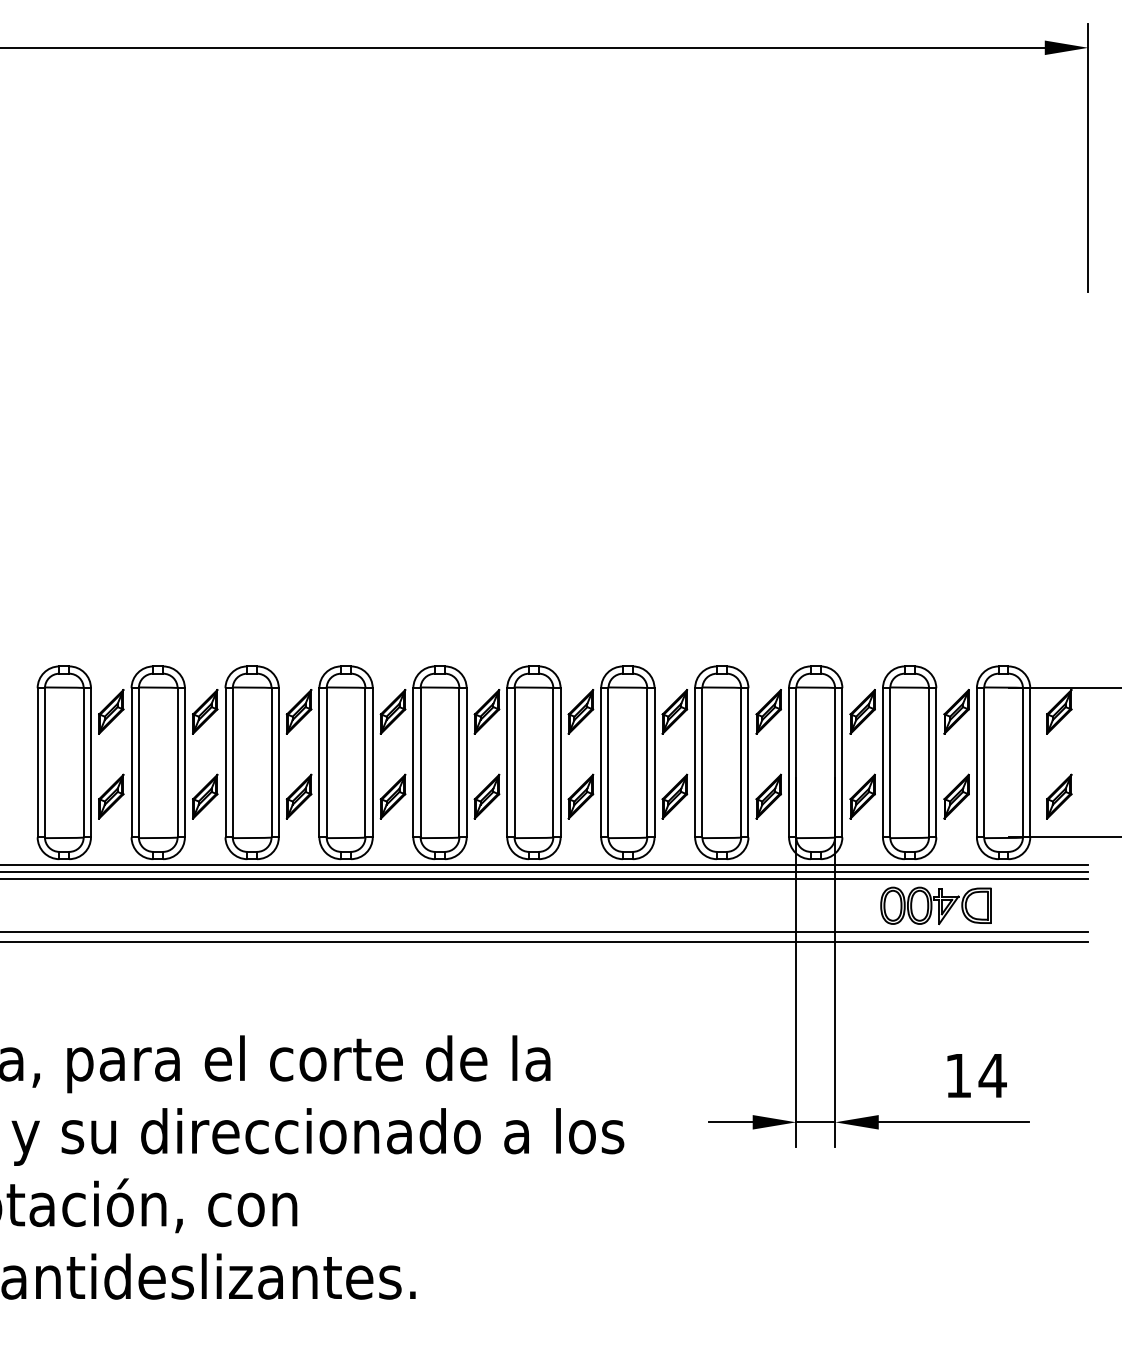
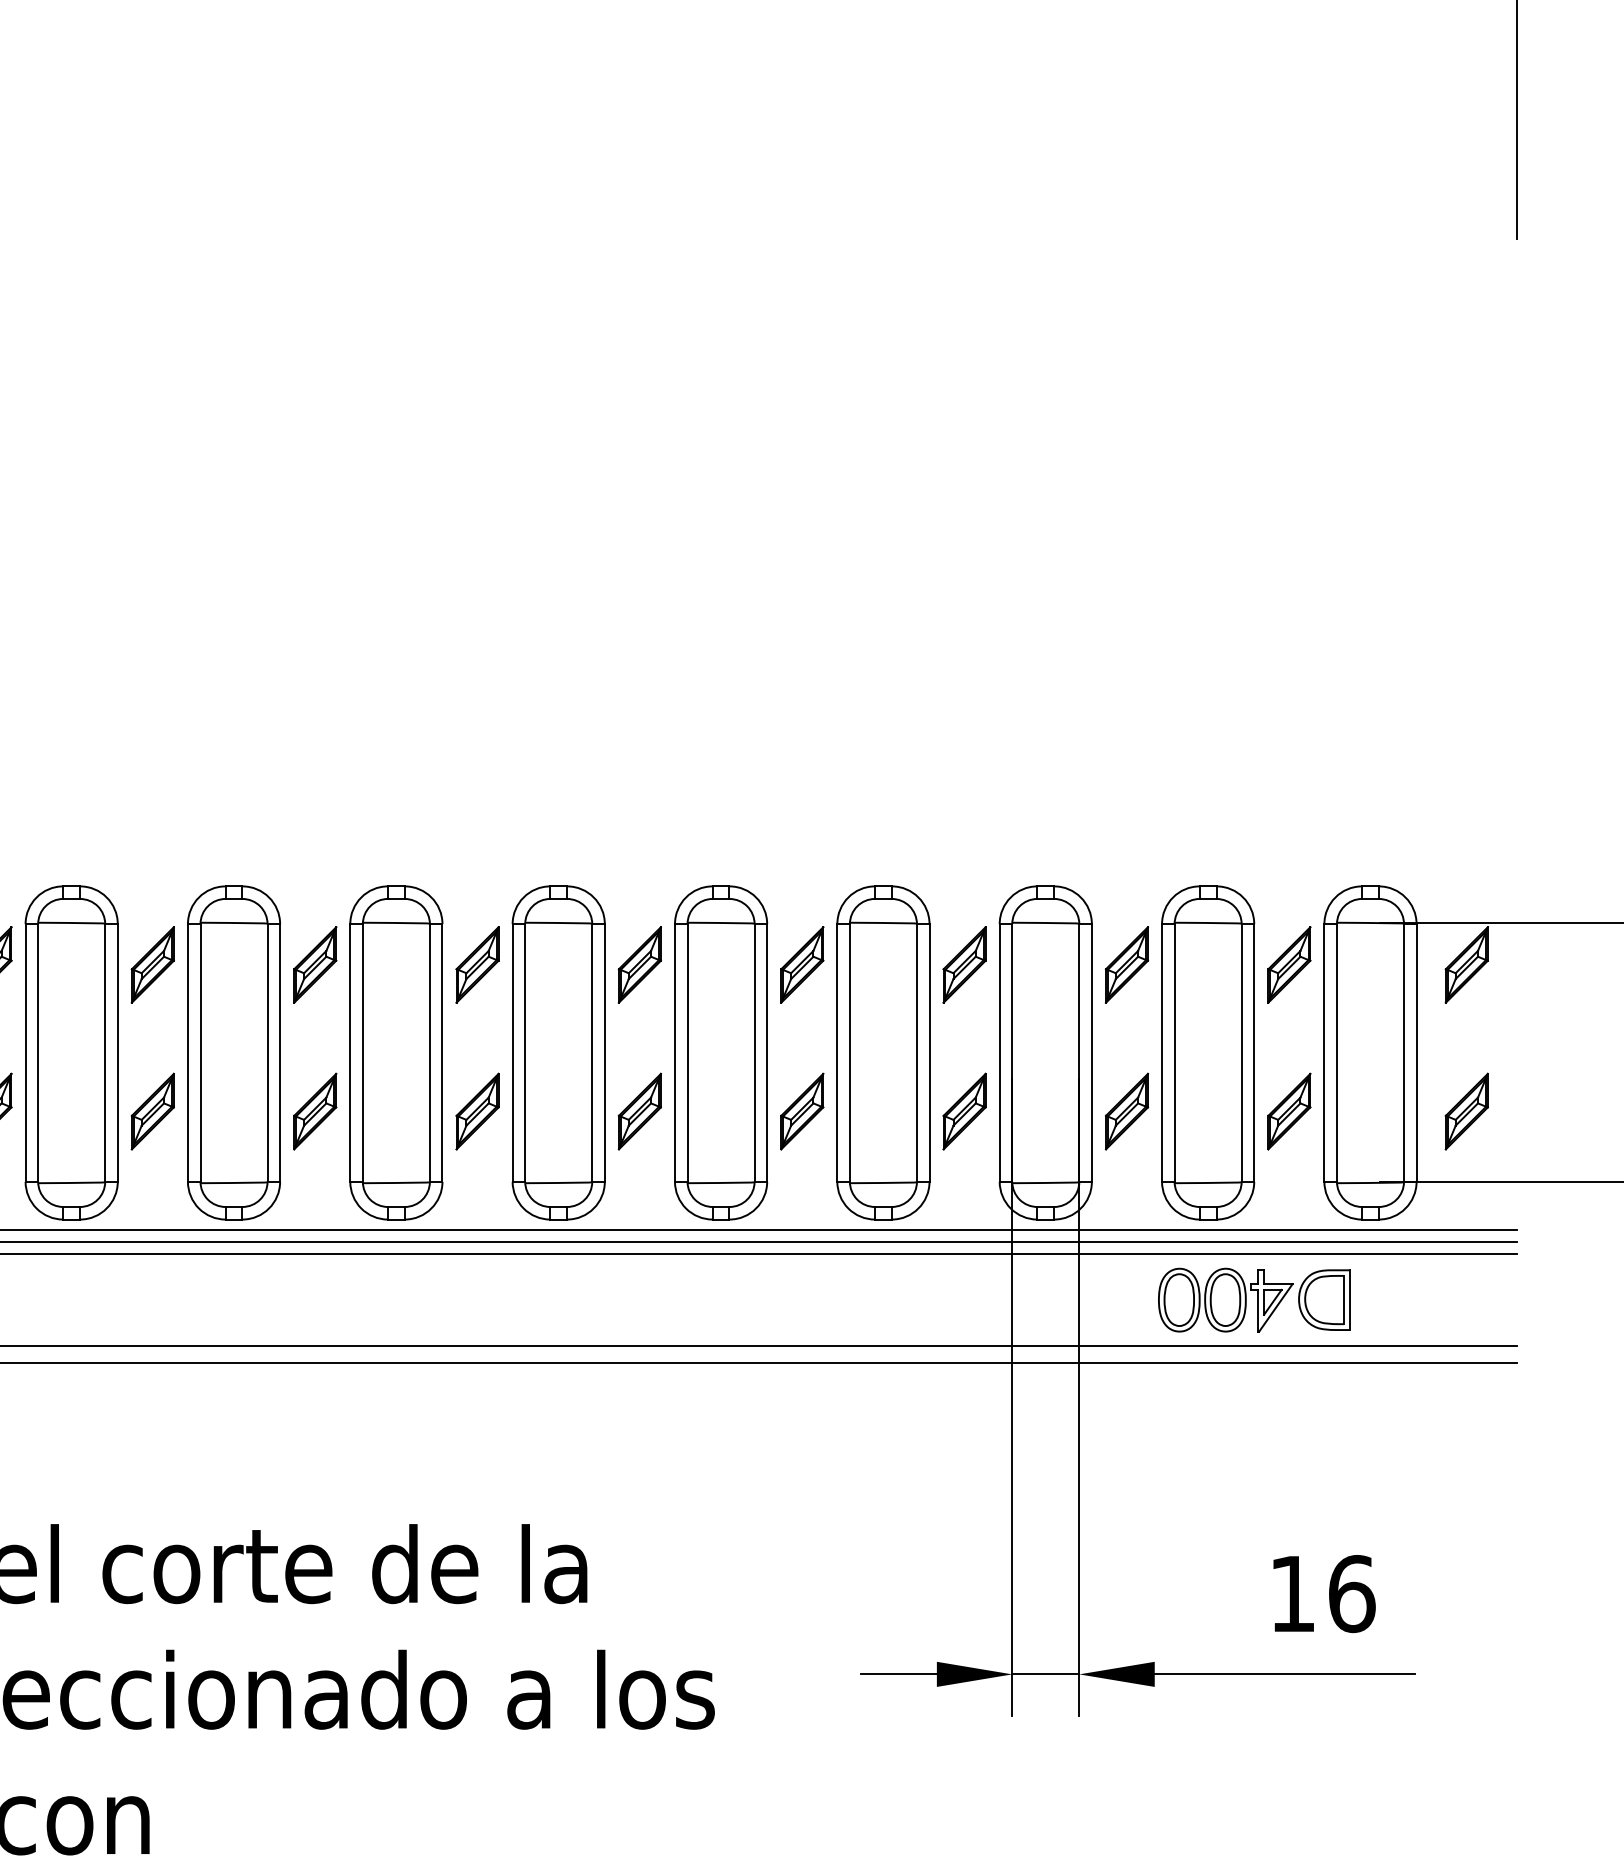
text: (992, 1075) -> (1351, 1593), 14 -> 16

